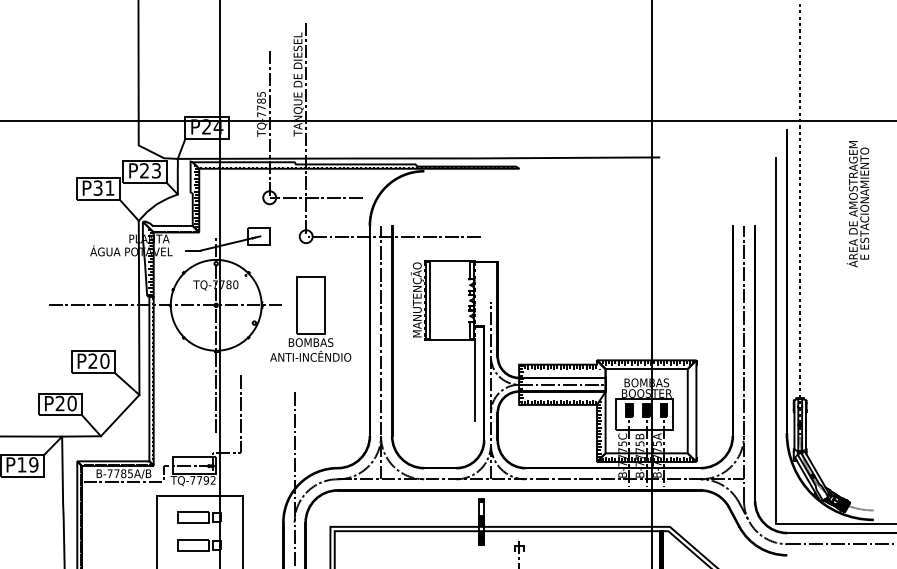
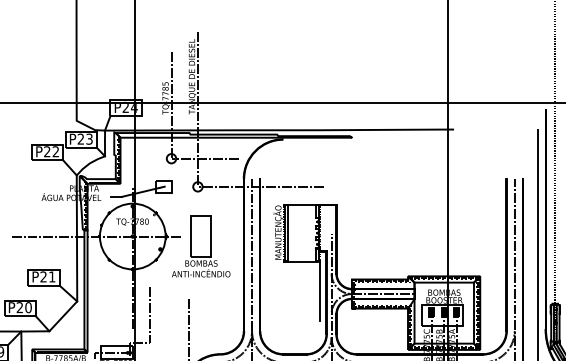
text: (103, 187) -> (51, 151), P31 -> P22
text: (104, 360) -> (51, 276), P20 -> P21
hatch: (693, 411) -> (478, 313), added

